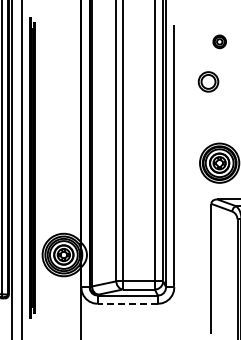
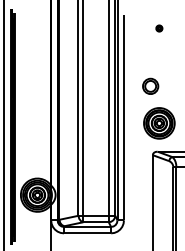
part: (219, 41) -> (159, 28), size x0.62
part: (208, 81) -> (150, 86), moved
line: (127, 303) -> (87, 233), dashed -> solid

